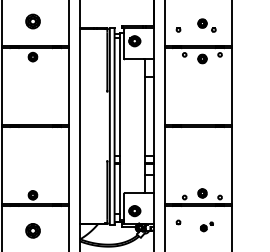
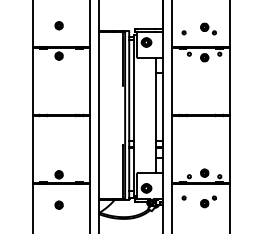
part: (32, 21) -> (58, 25), size x0.62
part: (206, 226) -> (208, 201), size x1.43
part: (32, 229) -> (58, 204), size x0.62

